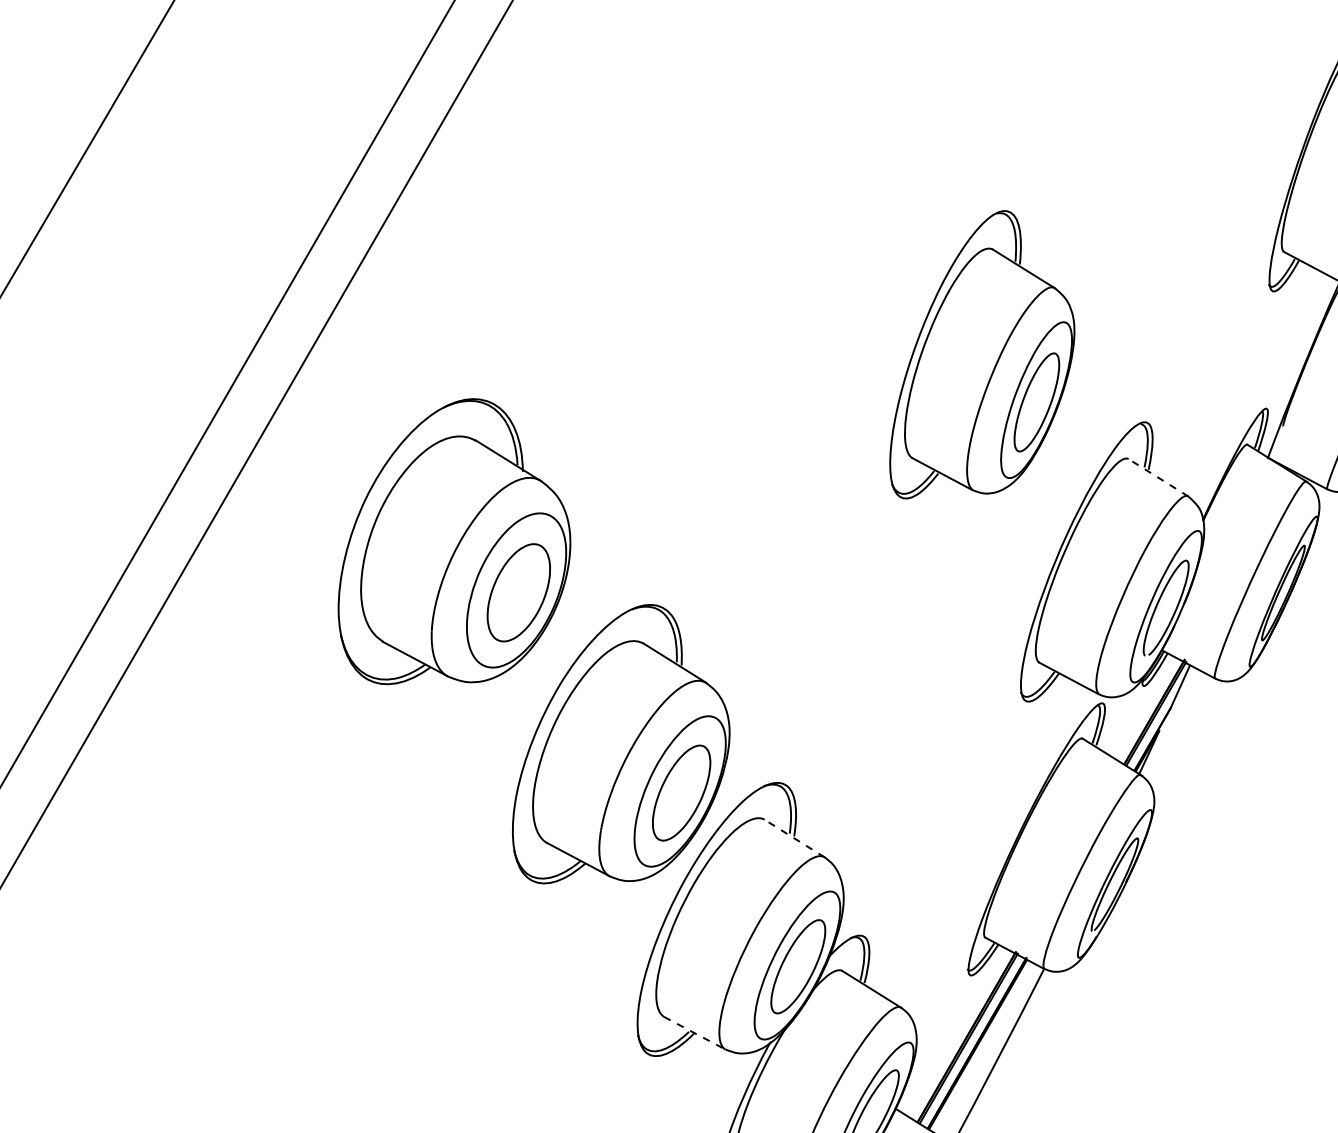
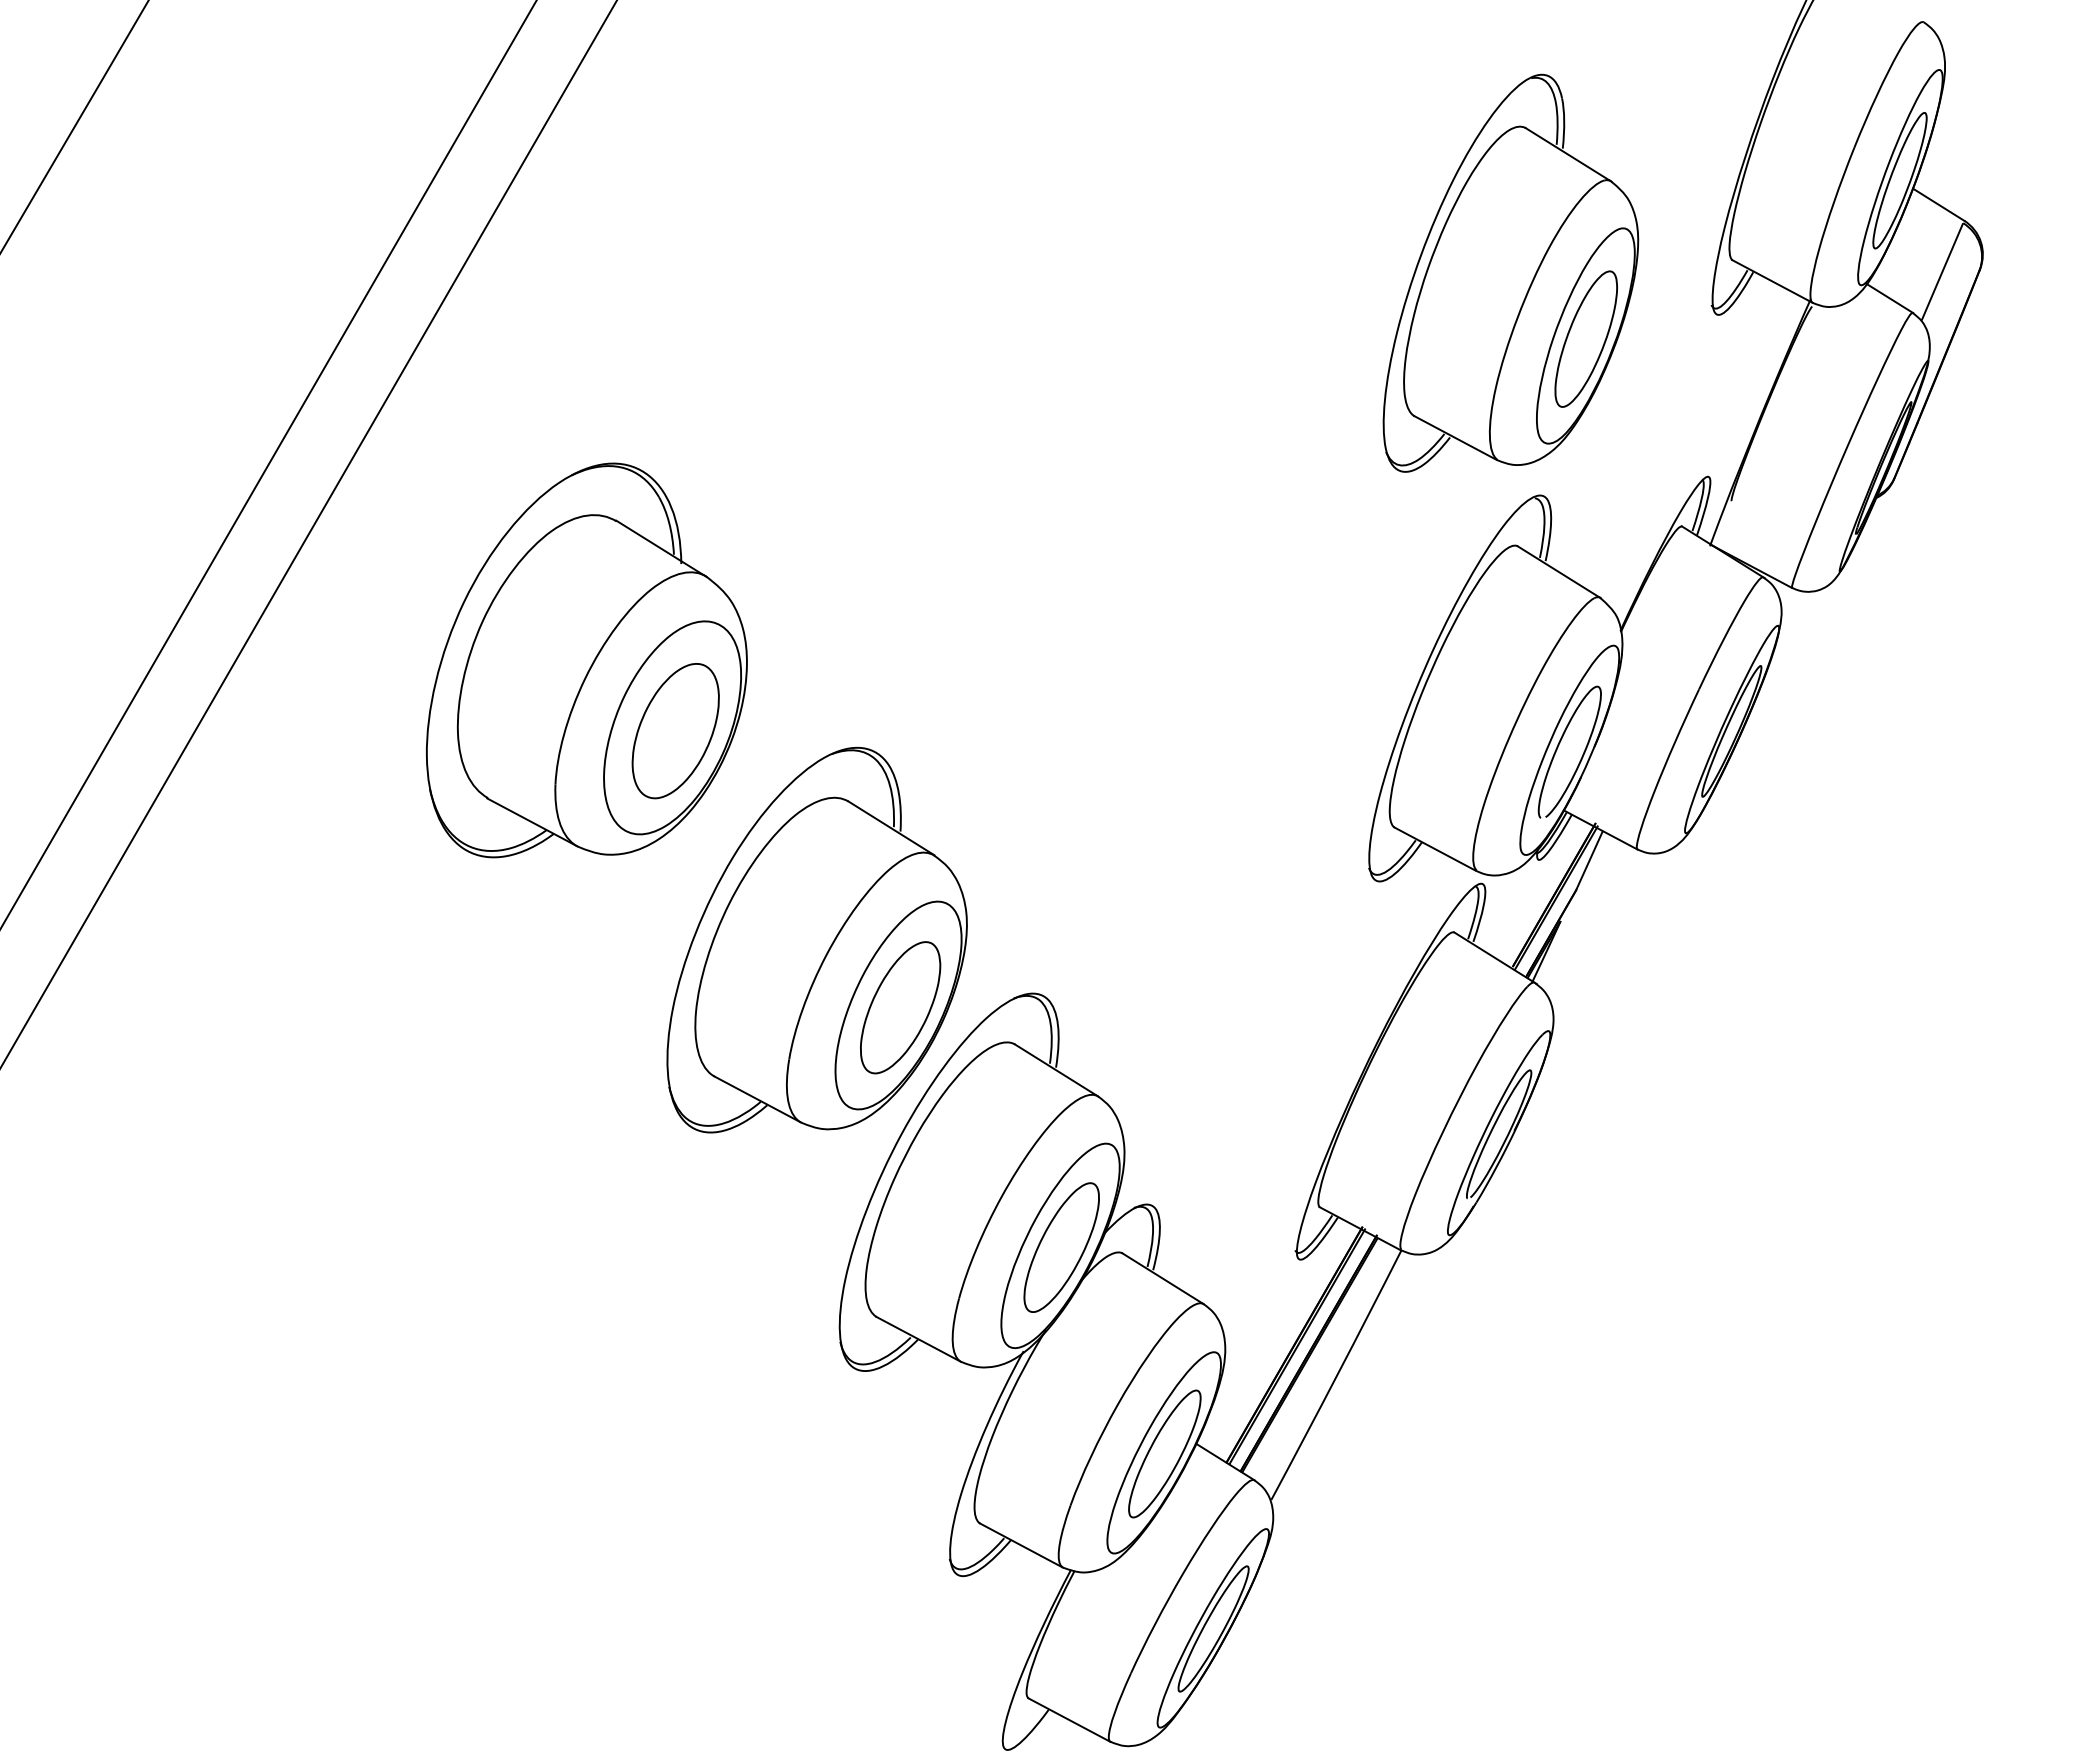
part: (982, 354) -> (1510, 272), moved
line: (1157, 477) -> (1558, 571), dashed -> solid
line: (794, 838) -> (1056, 1070), dashed -> solid
line: (694, 1033) -> (918, 1339), dashed -> solid

